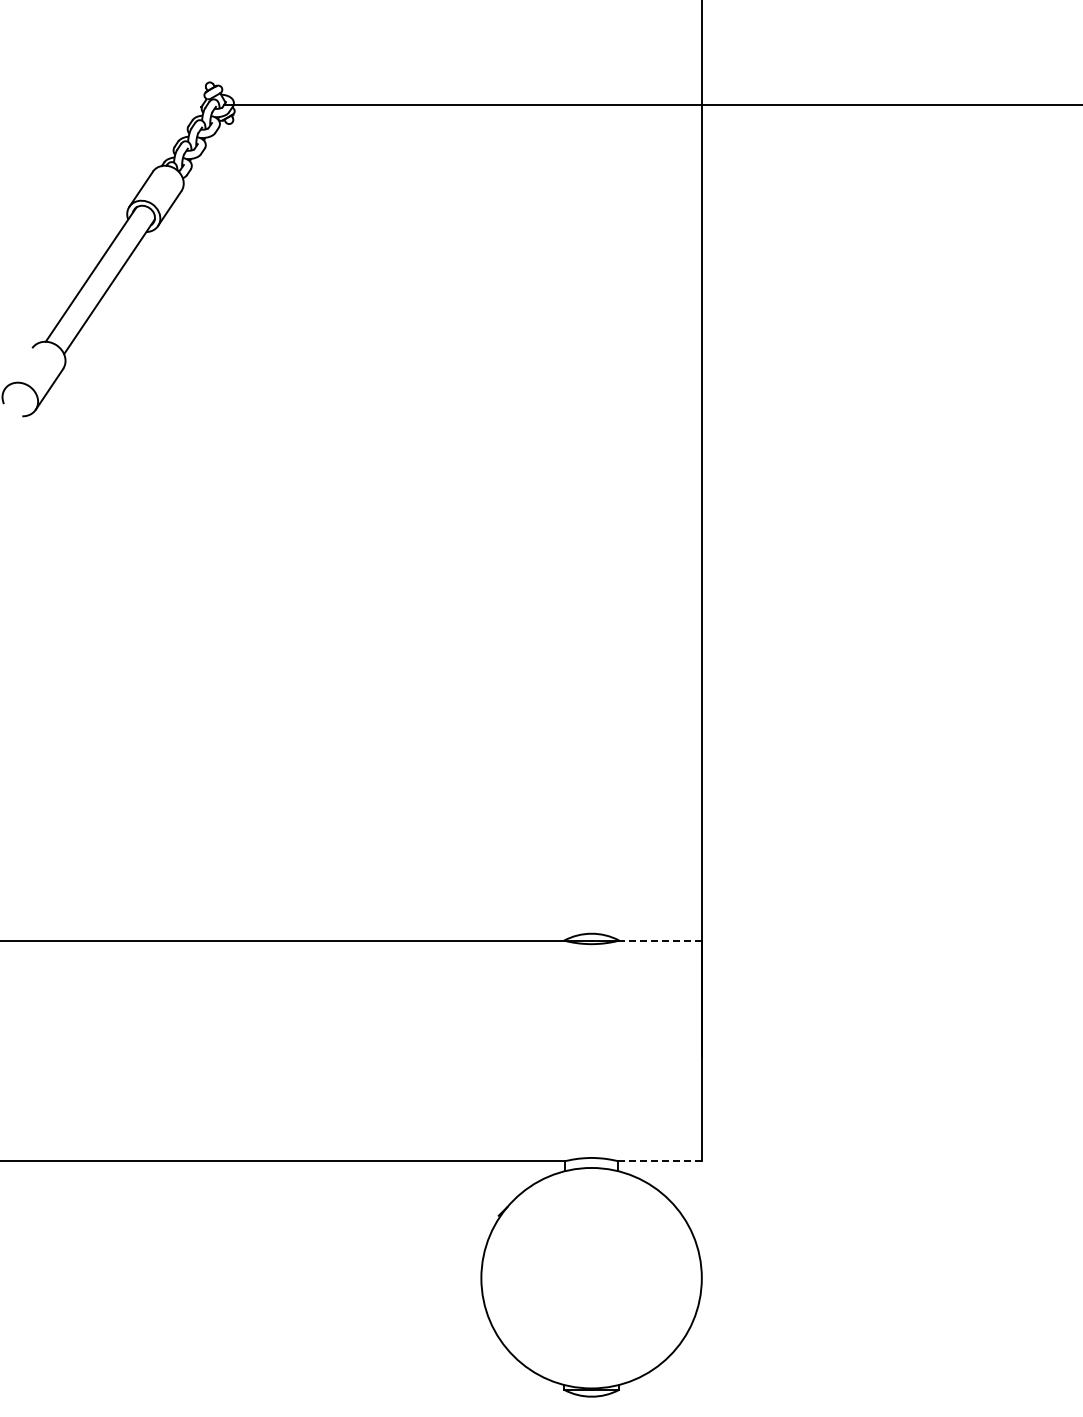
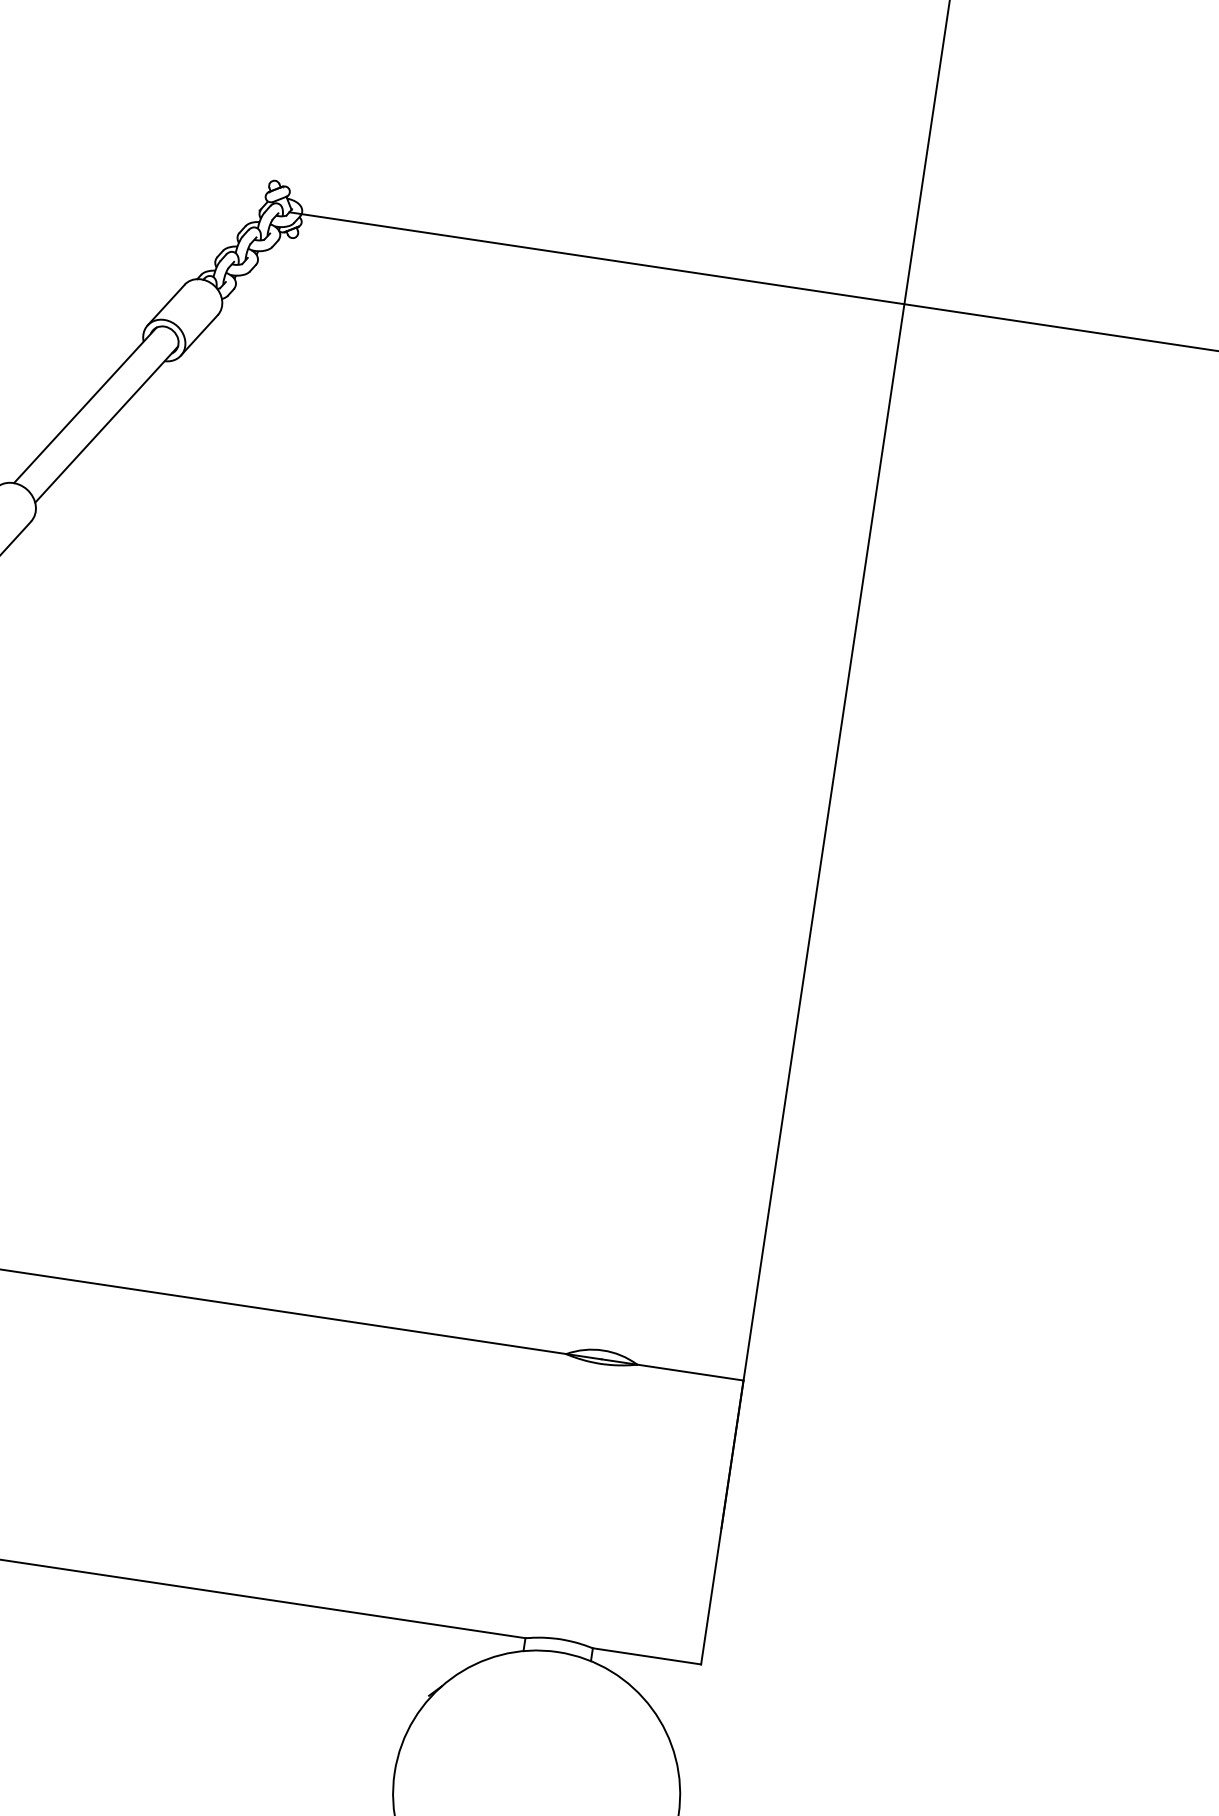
line: (660, 940) -> (690, 1372), dashed -> solid
line: (659, 1161) -> (646, 1656), dashed -> solid

